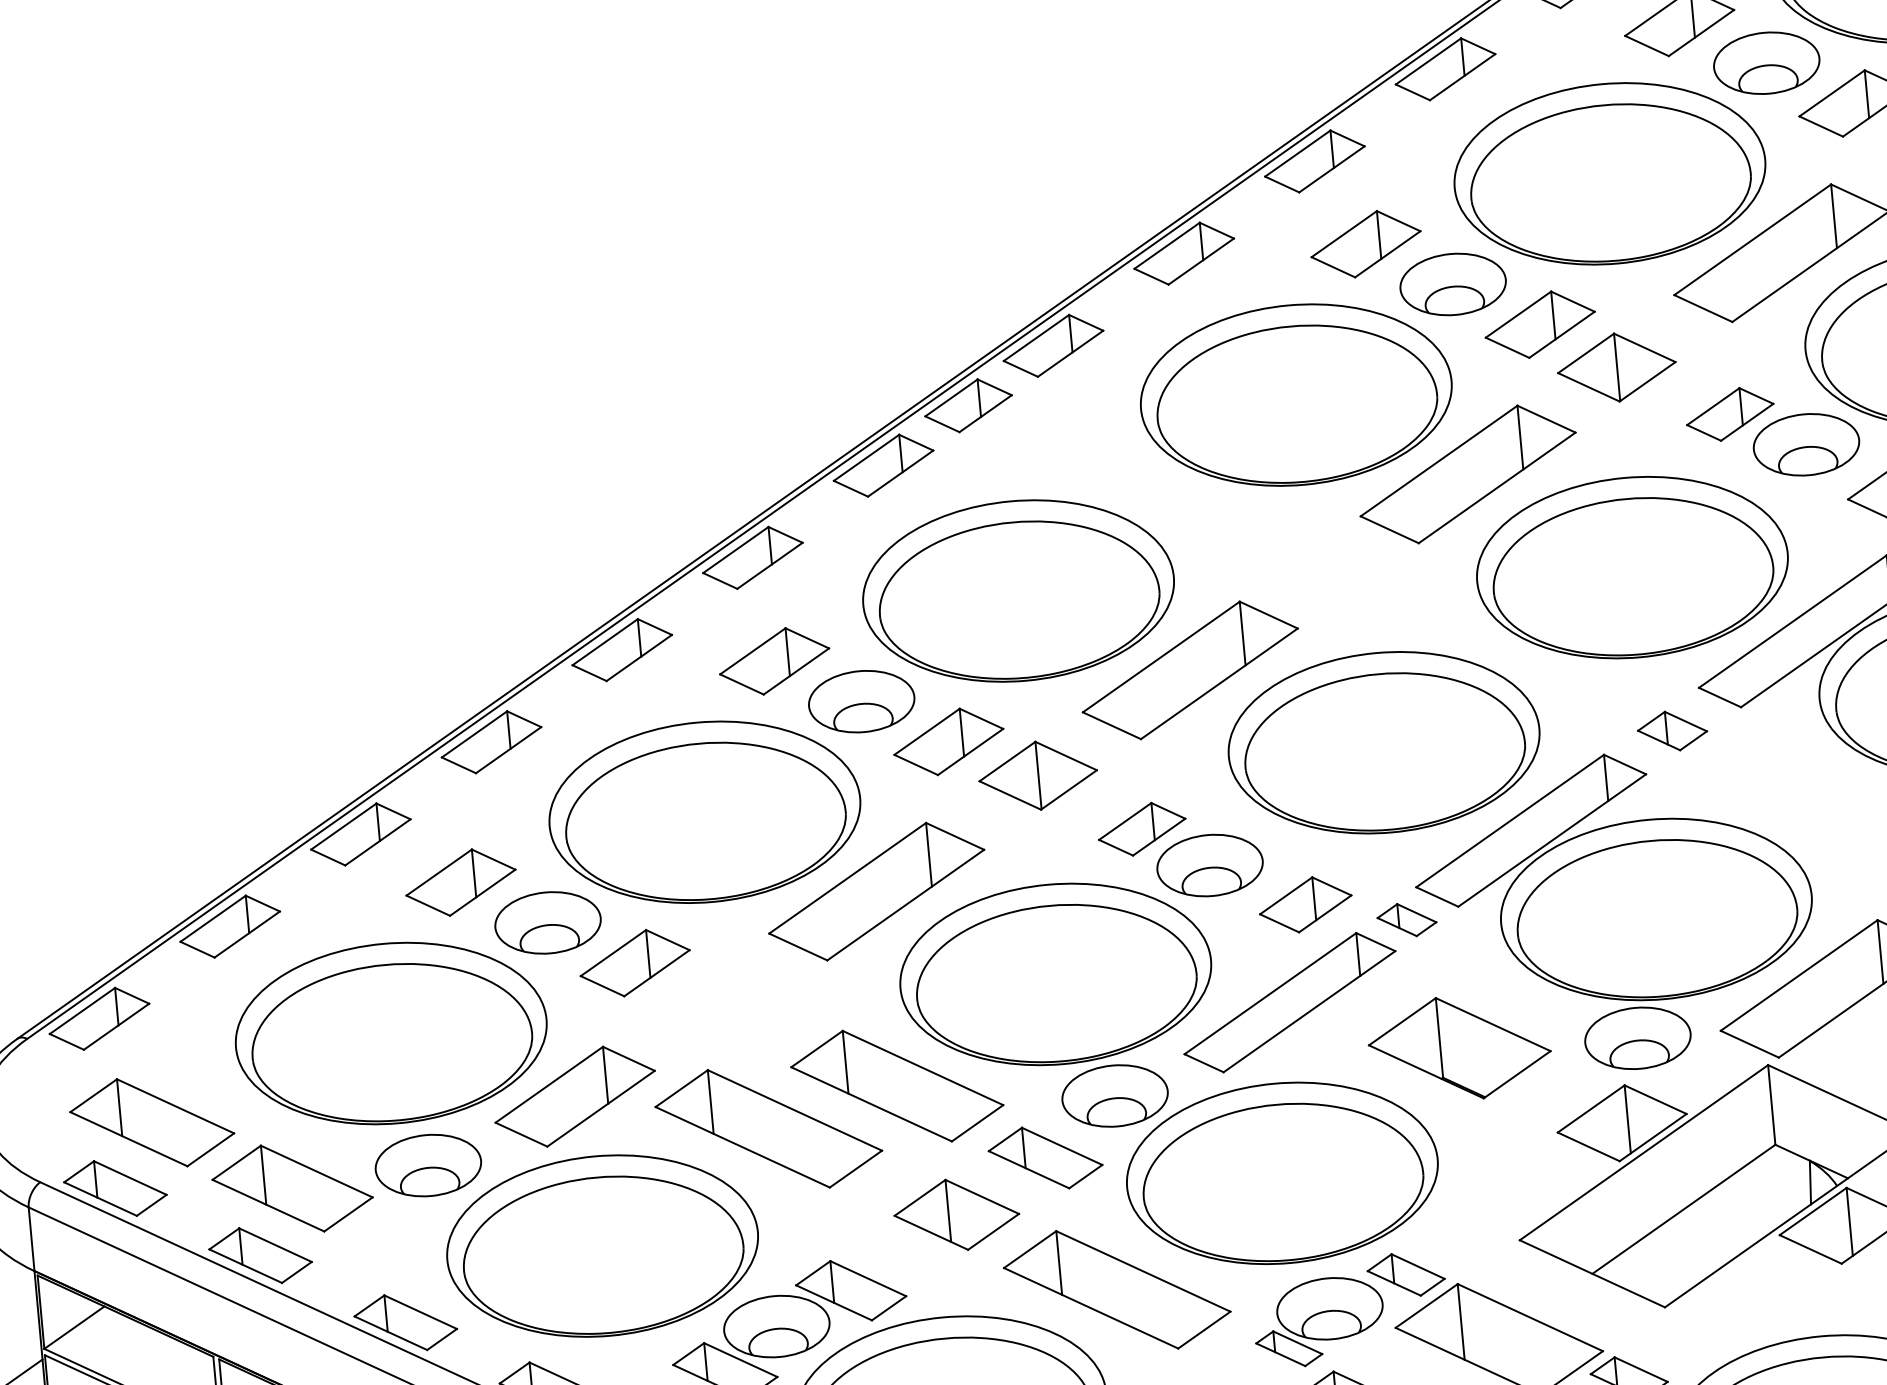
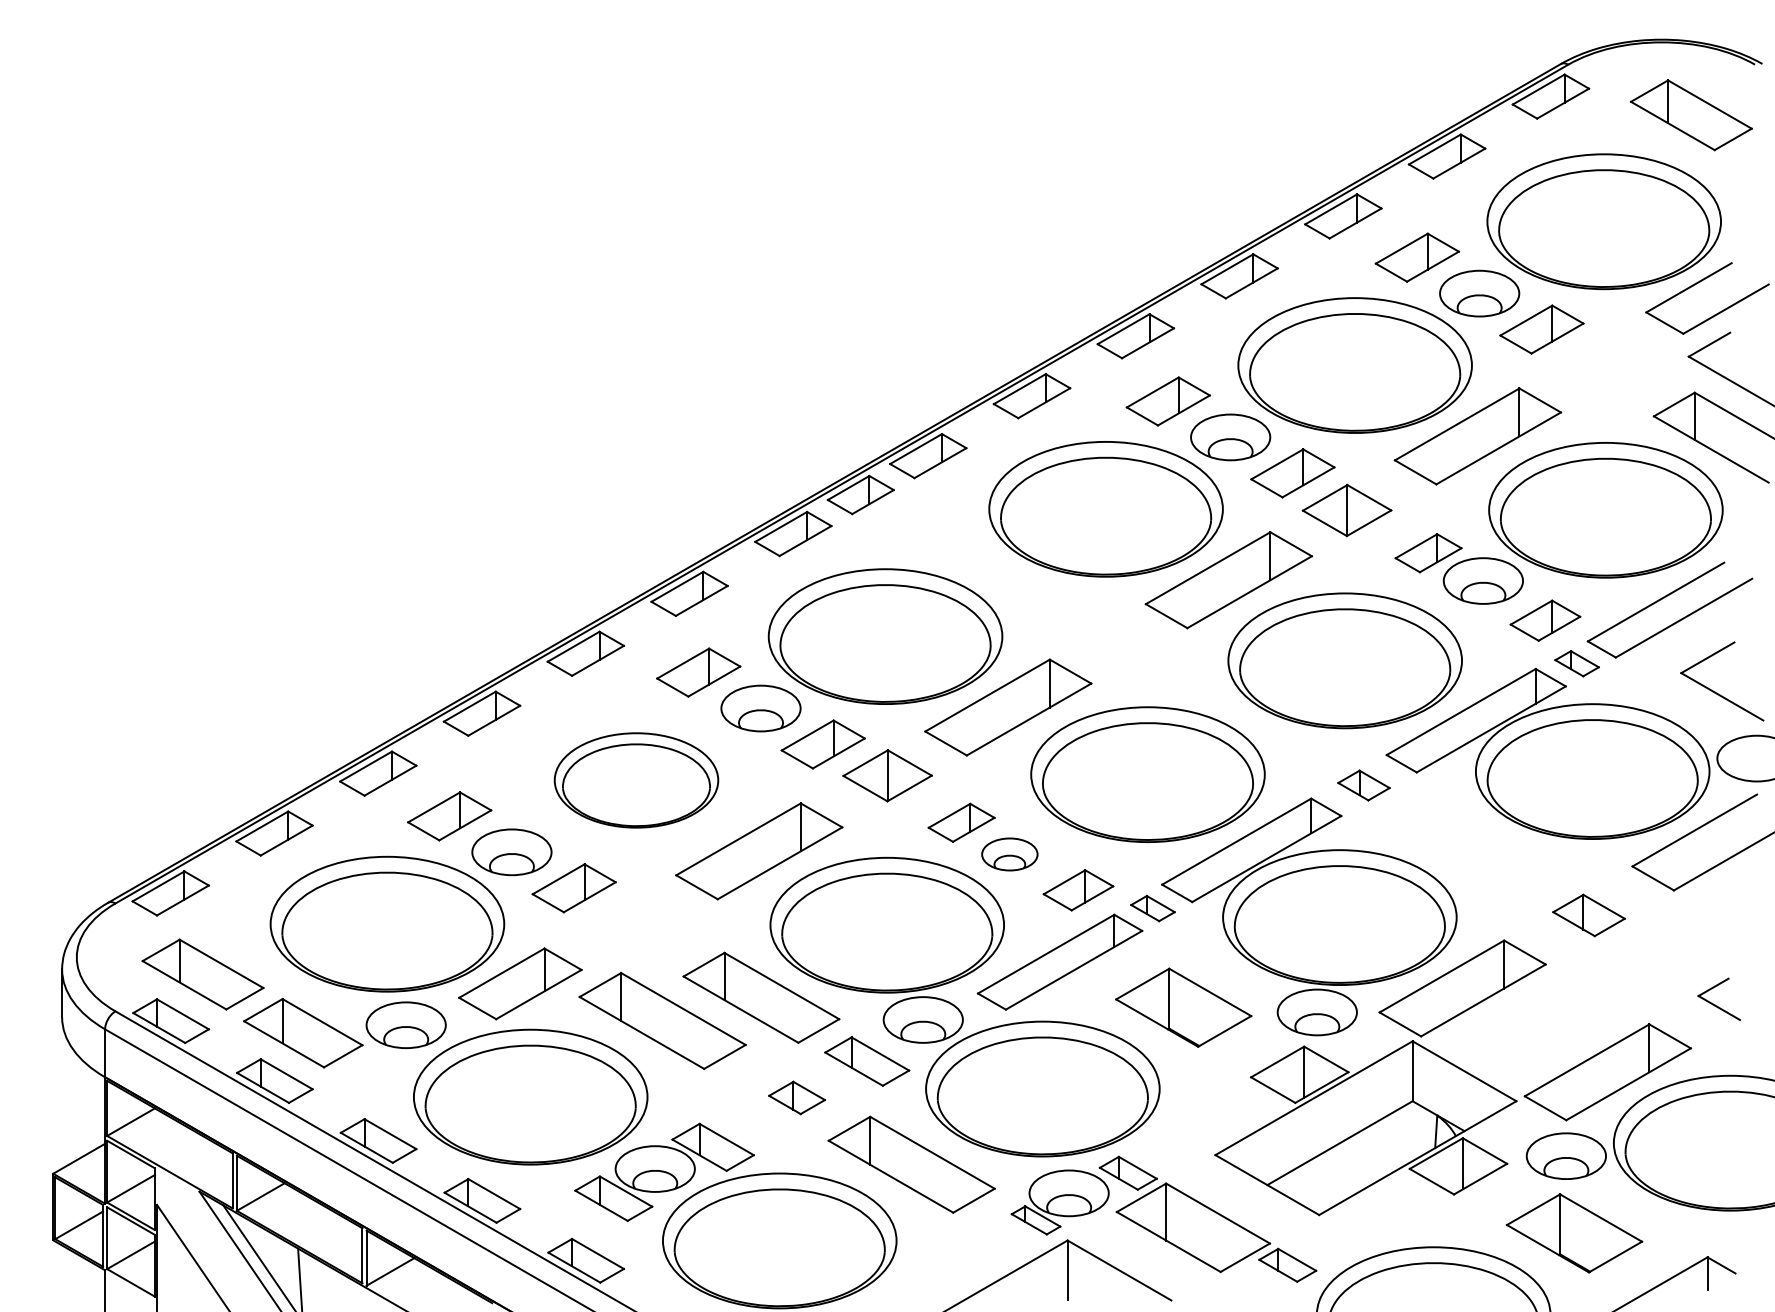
part: (704, 812) -> (636, 780), size x0.7
part: (1209, 865) -> (1009, 854), size x0.7
part: (955, 1214) -> (796, 1097), size x0.6

